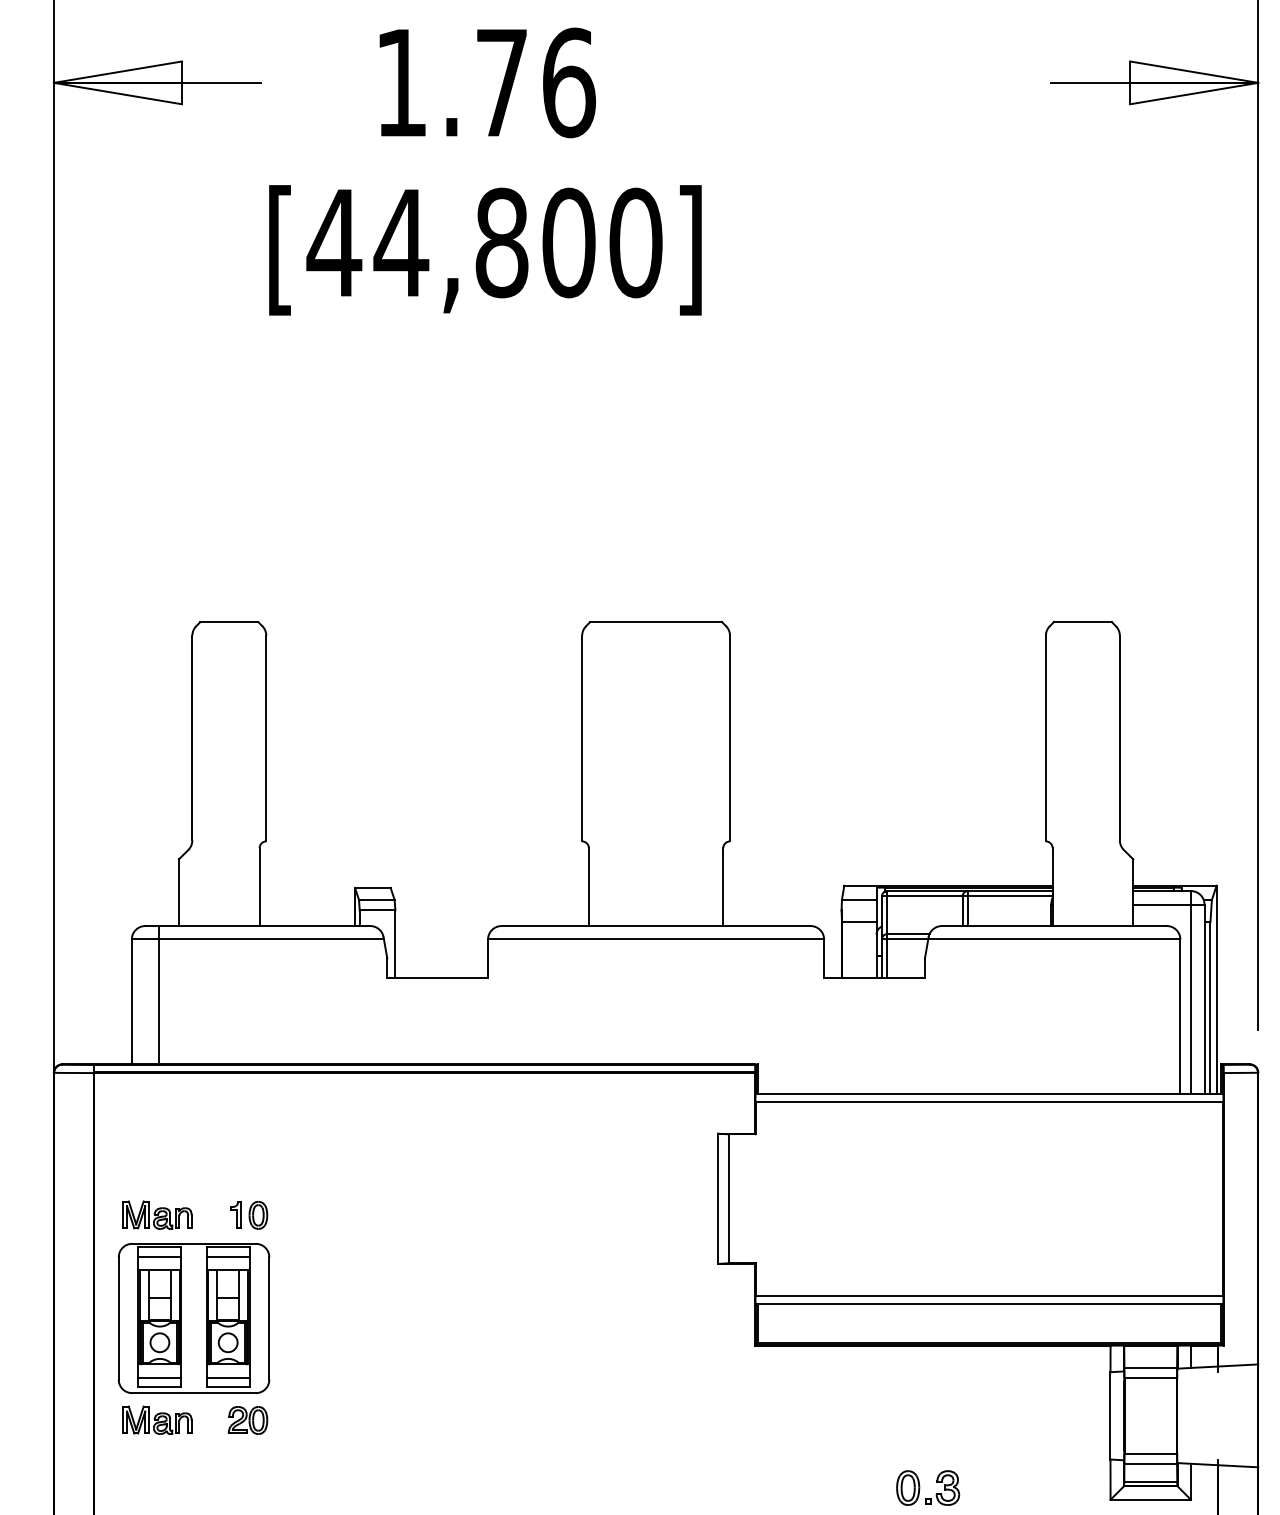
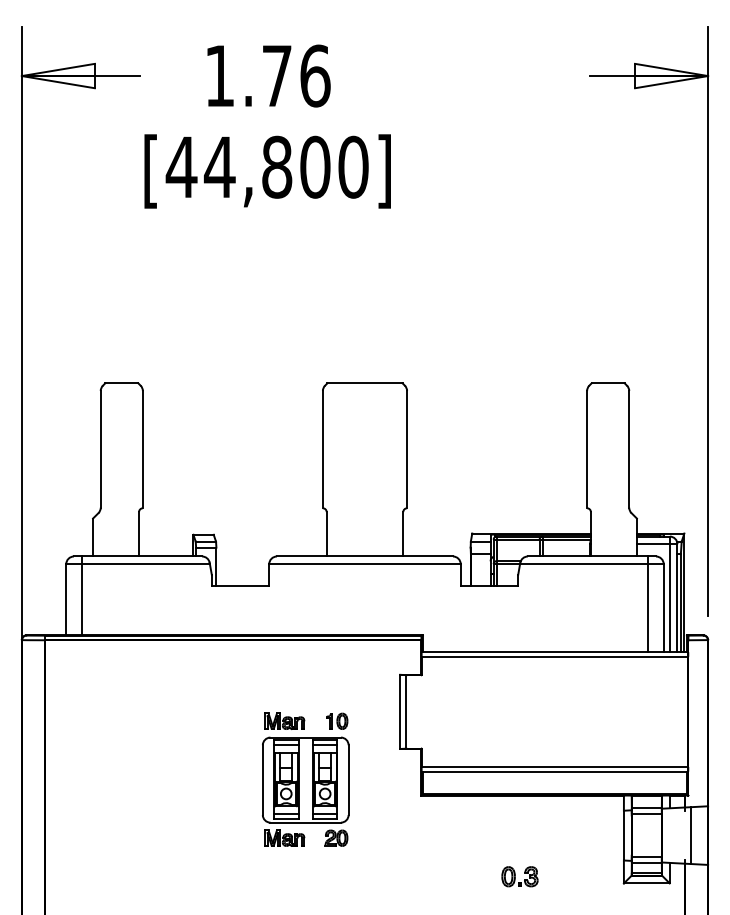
line: (1153, 1010) -> (648, 604), added
part: (193, 1317) -> (305, 779), moved
line: (1229, 1415) -> (691, 835), added

